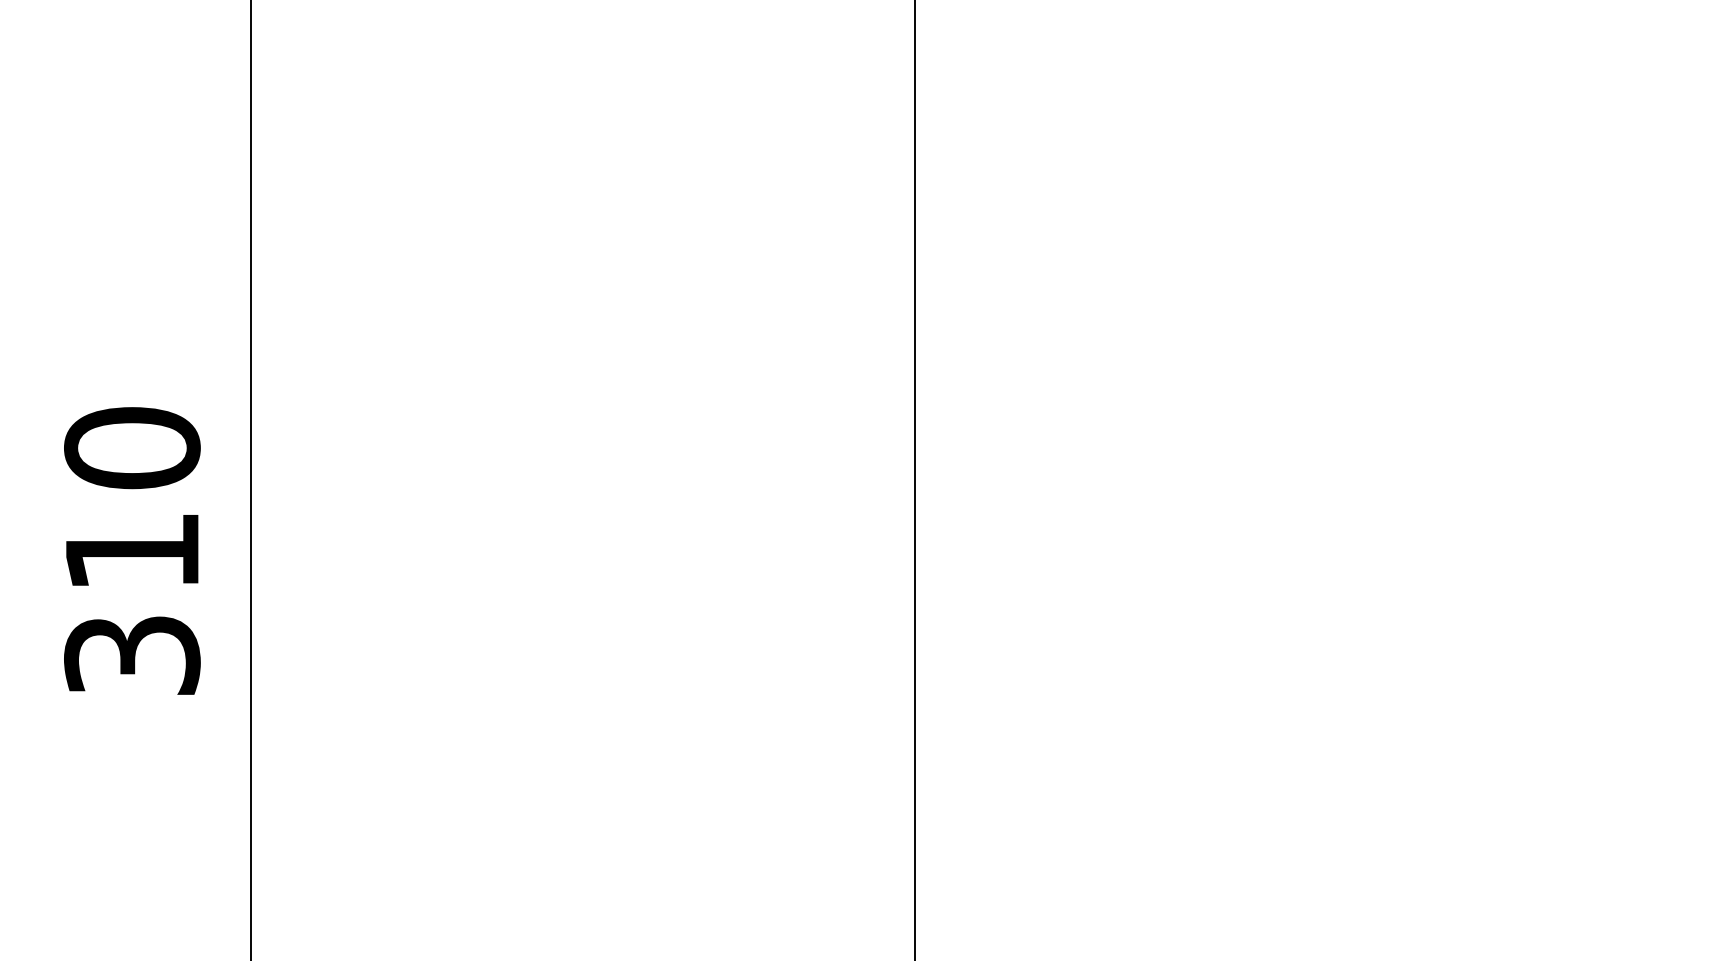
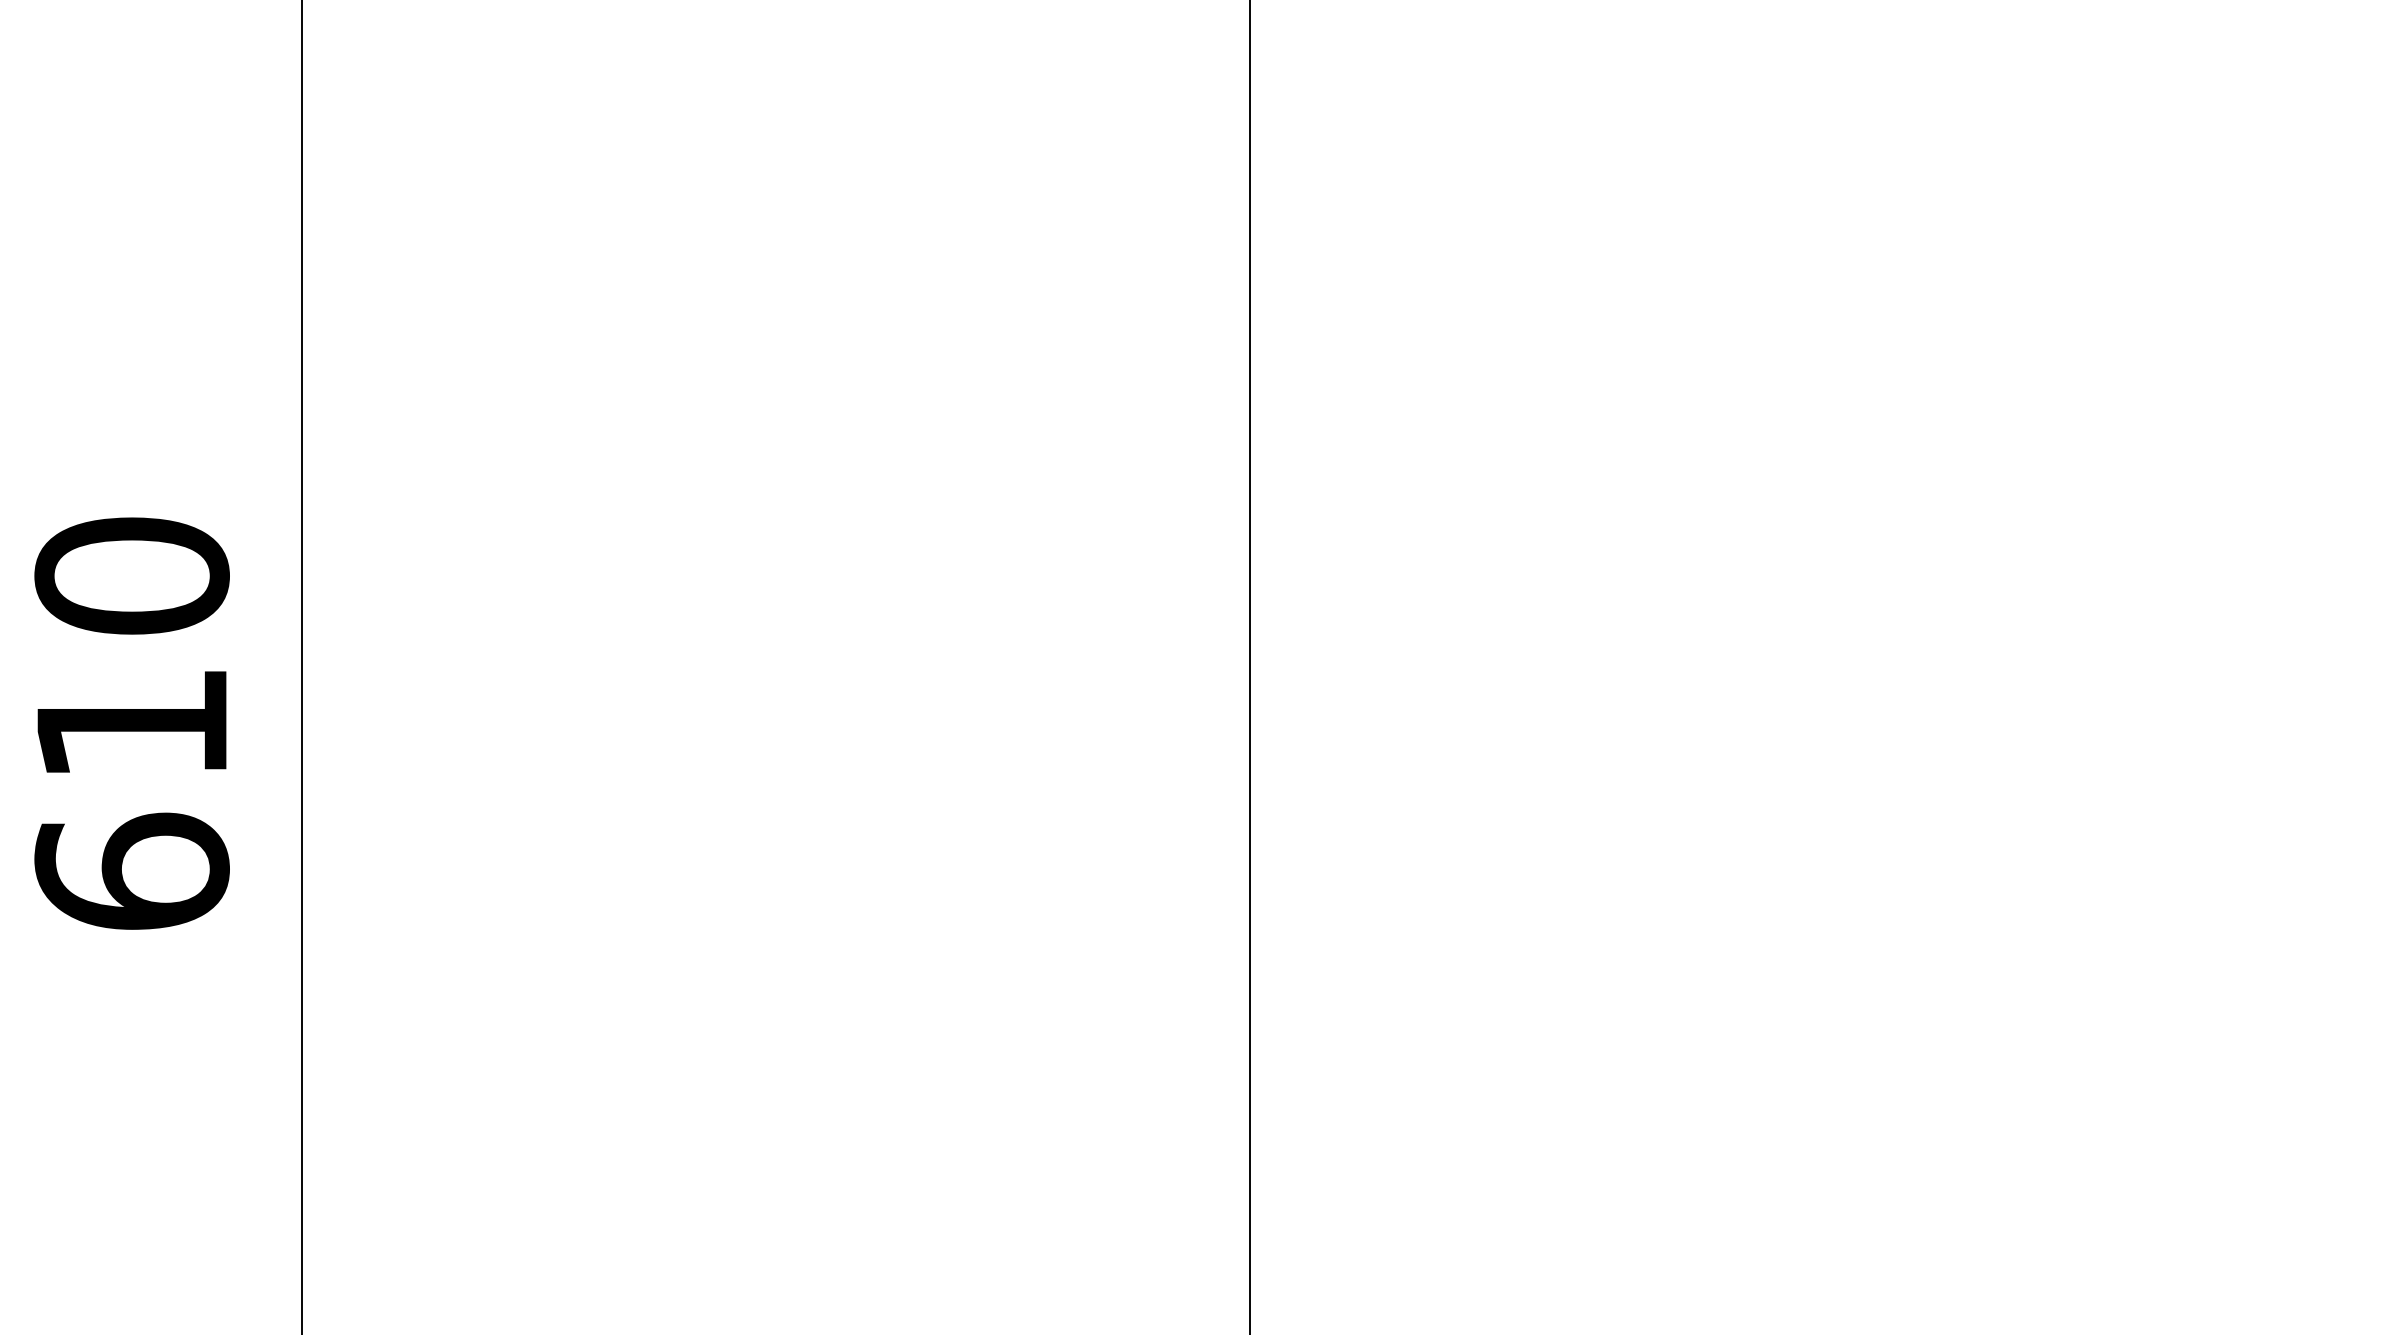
text: (132, 654) -> (132, 870), 310 -> 610

